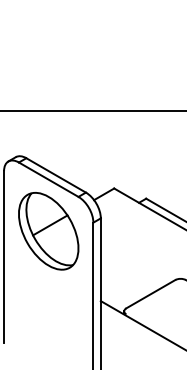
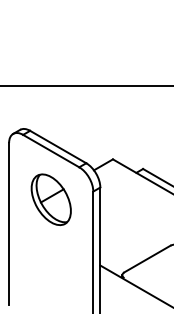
part: (48, 231) -> (50, 199), size x0.7

